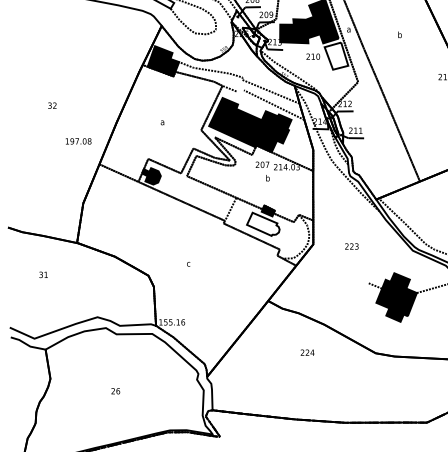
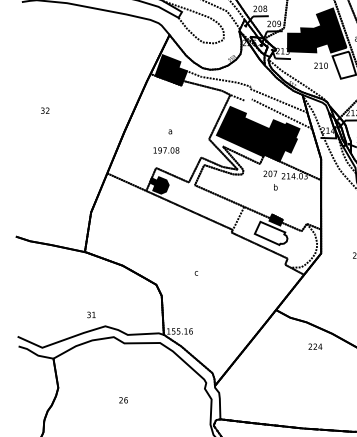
text: (52, 105) -> (45, 110), moved
text: (78, 141) -> (166, 150), moved
text: (43, 274) -> (91, 314), moved
text: (307, 352) -> (315, 346), moved

